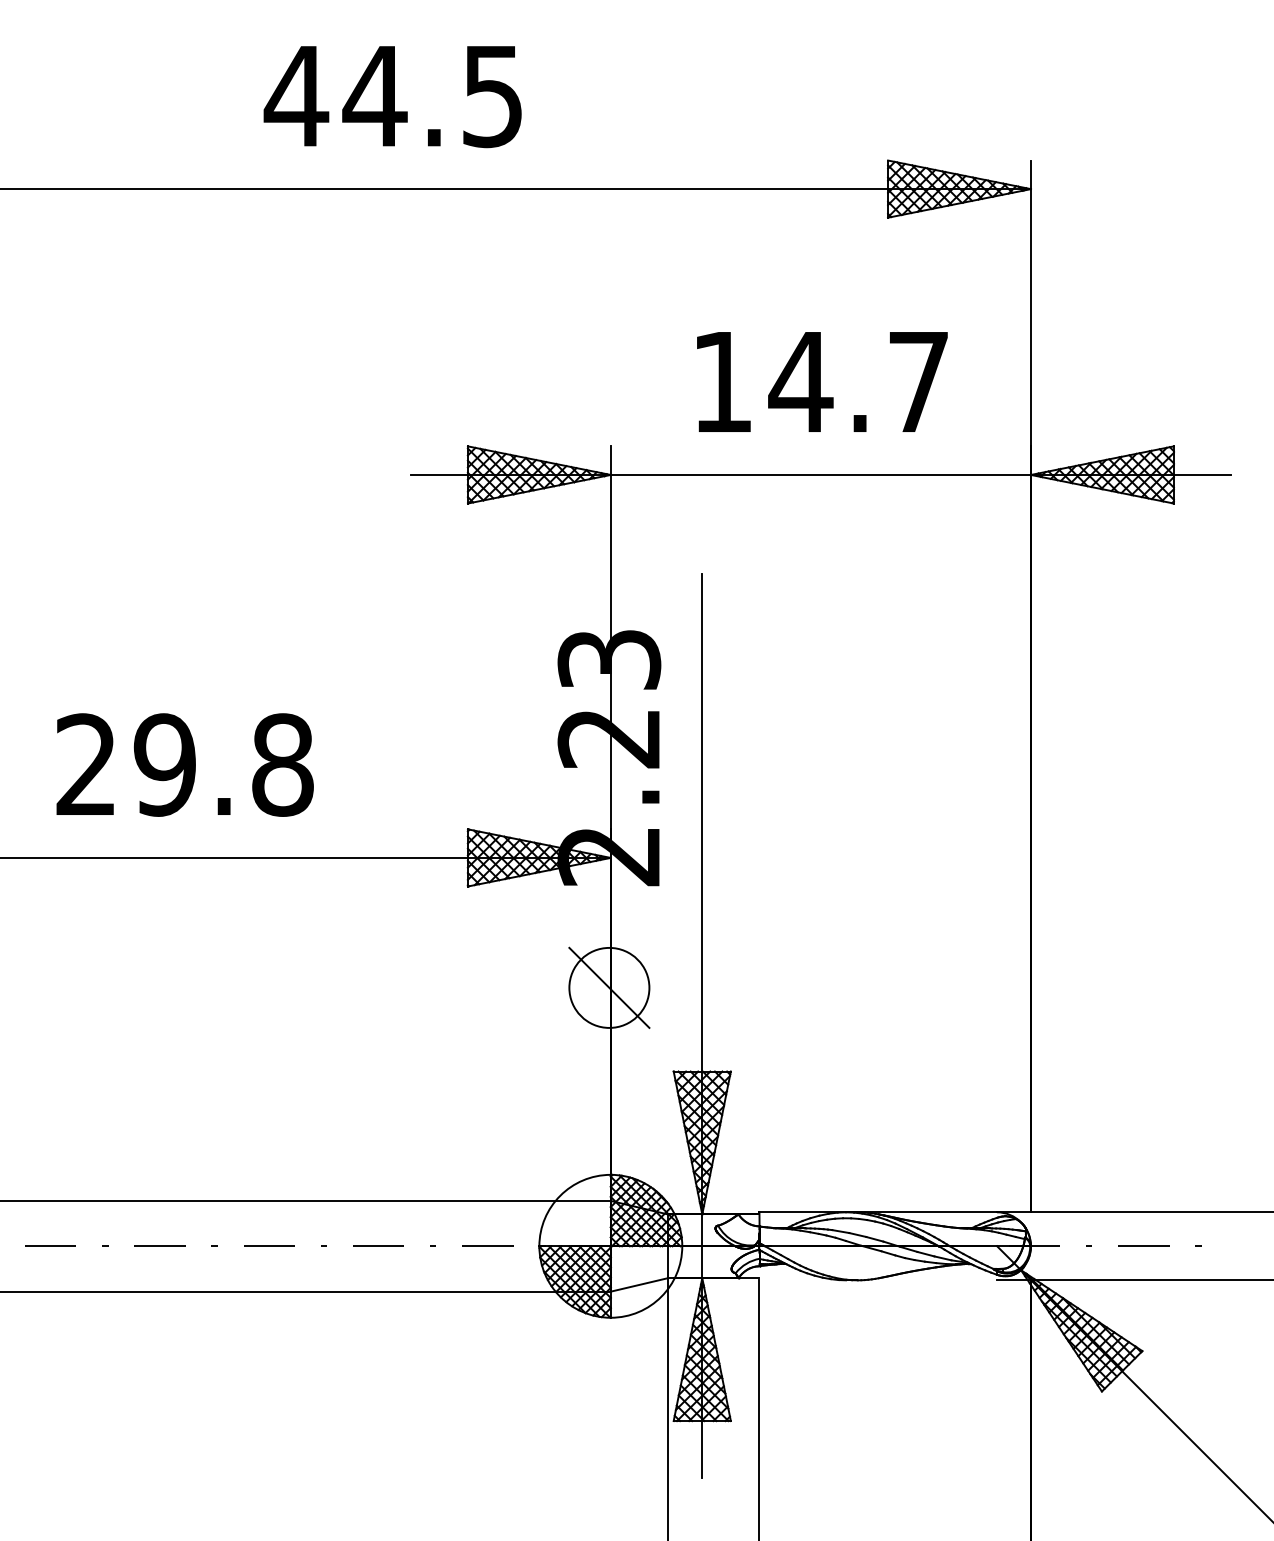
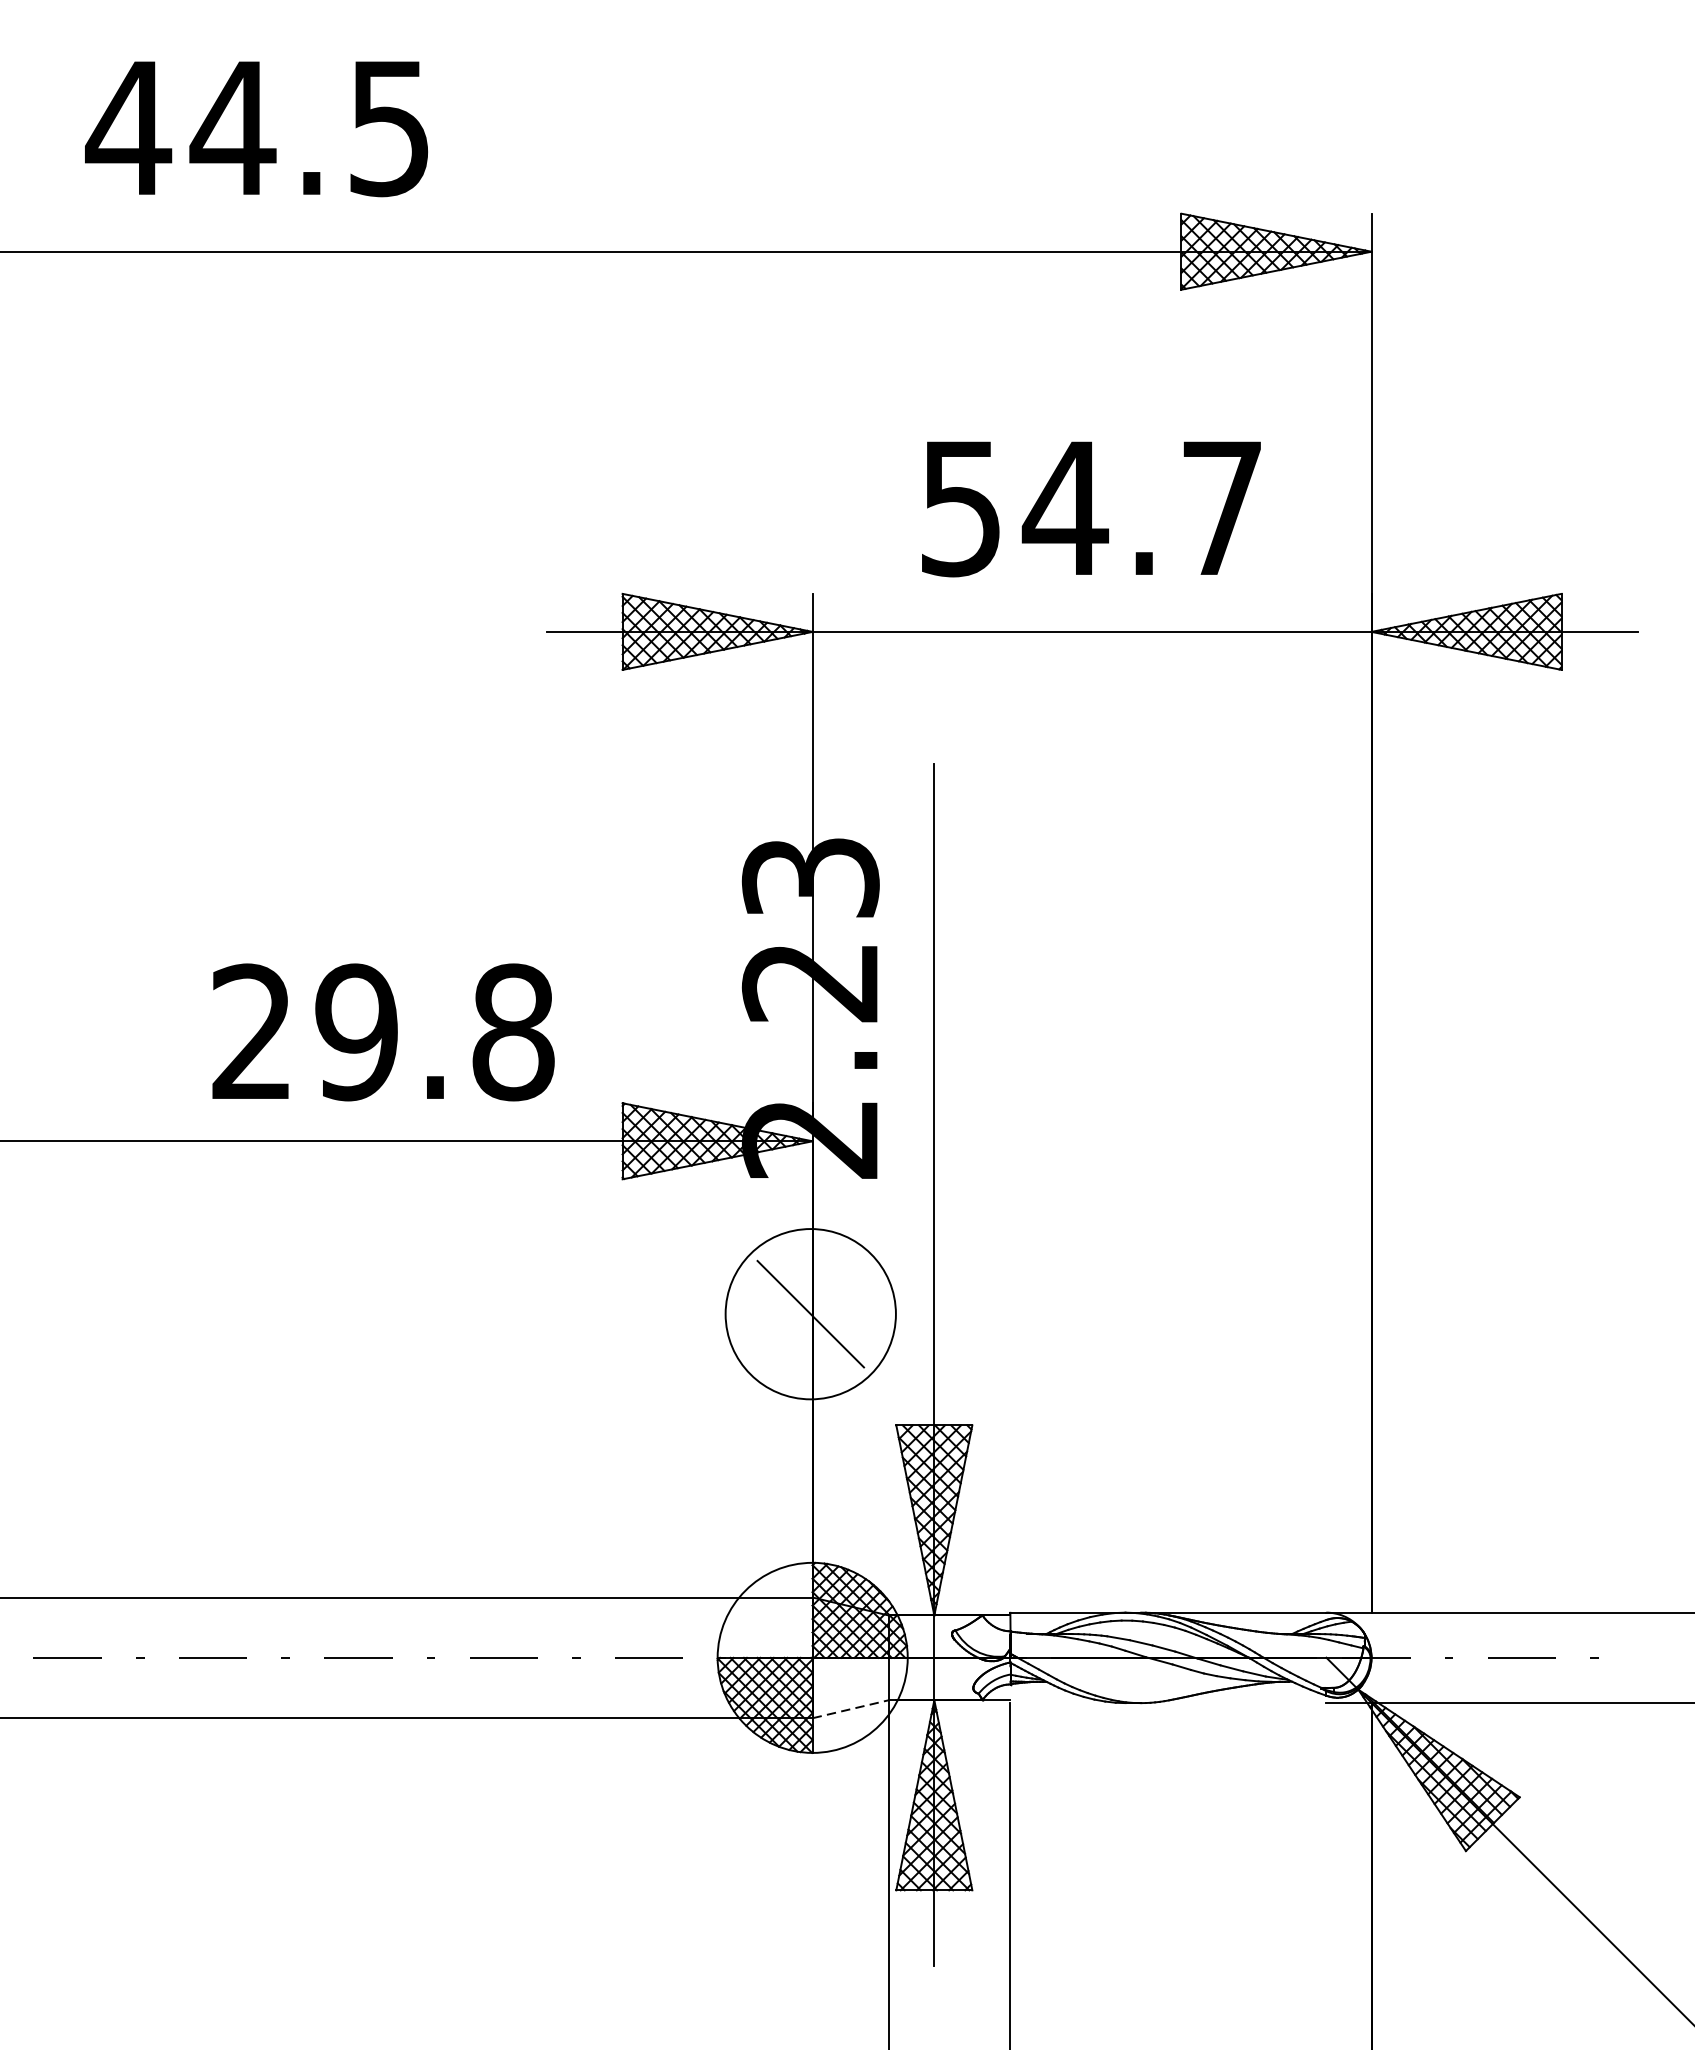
text: (392, 97) -> (256, 129), moved
text: (722, 382) -> (961, 508), 14.7 -> 54.7
text: (184, 764) -> (382, 1031), moved
circle: (609, 987) -> (810, 1313), size x1.6
line: (639, 1284) -> (850, 1708), solid -> dashed

